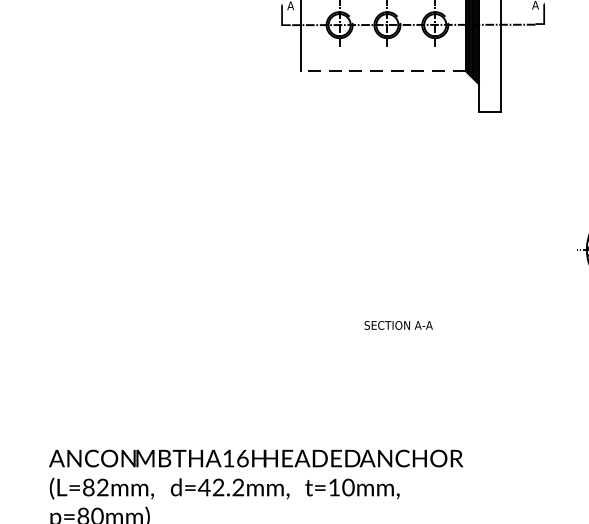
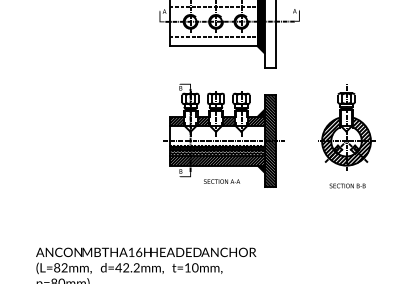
line: (388, 54) -> (216, 37), added
line: (382, 71) -> (213, 46), dashed -> solid
part: (401, 238) -> (223, 135), added

